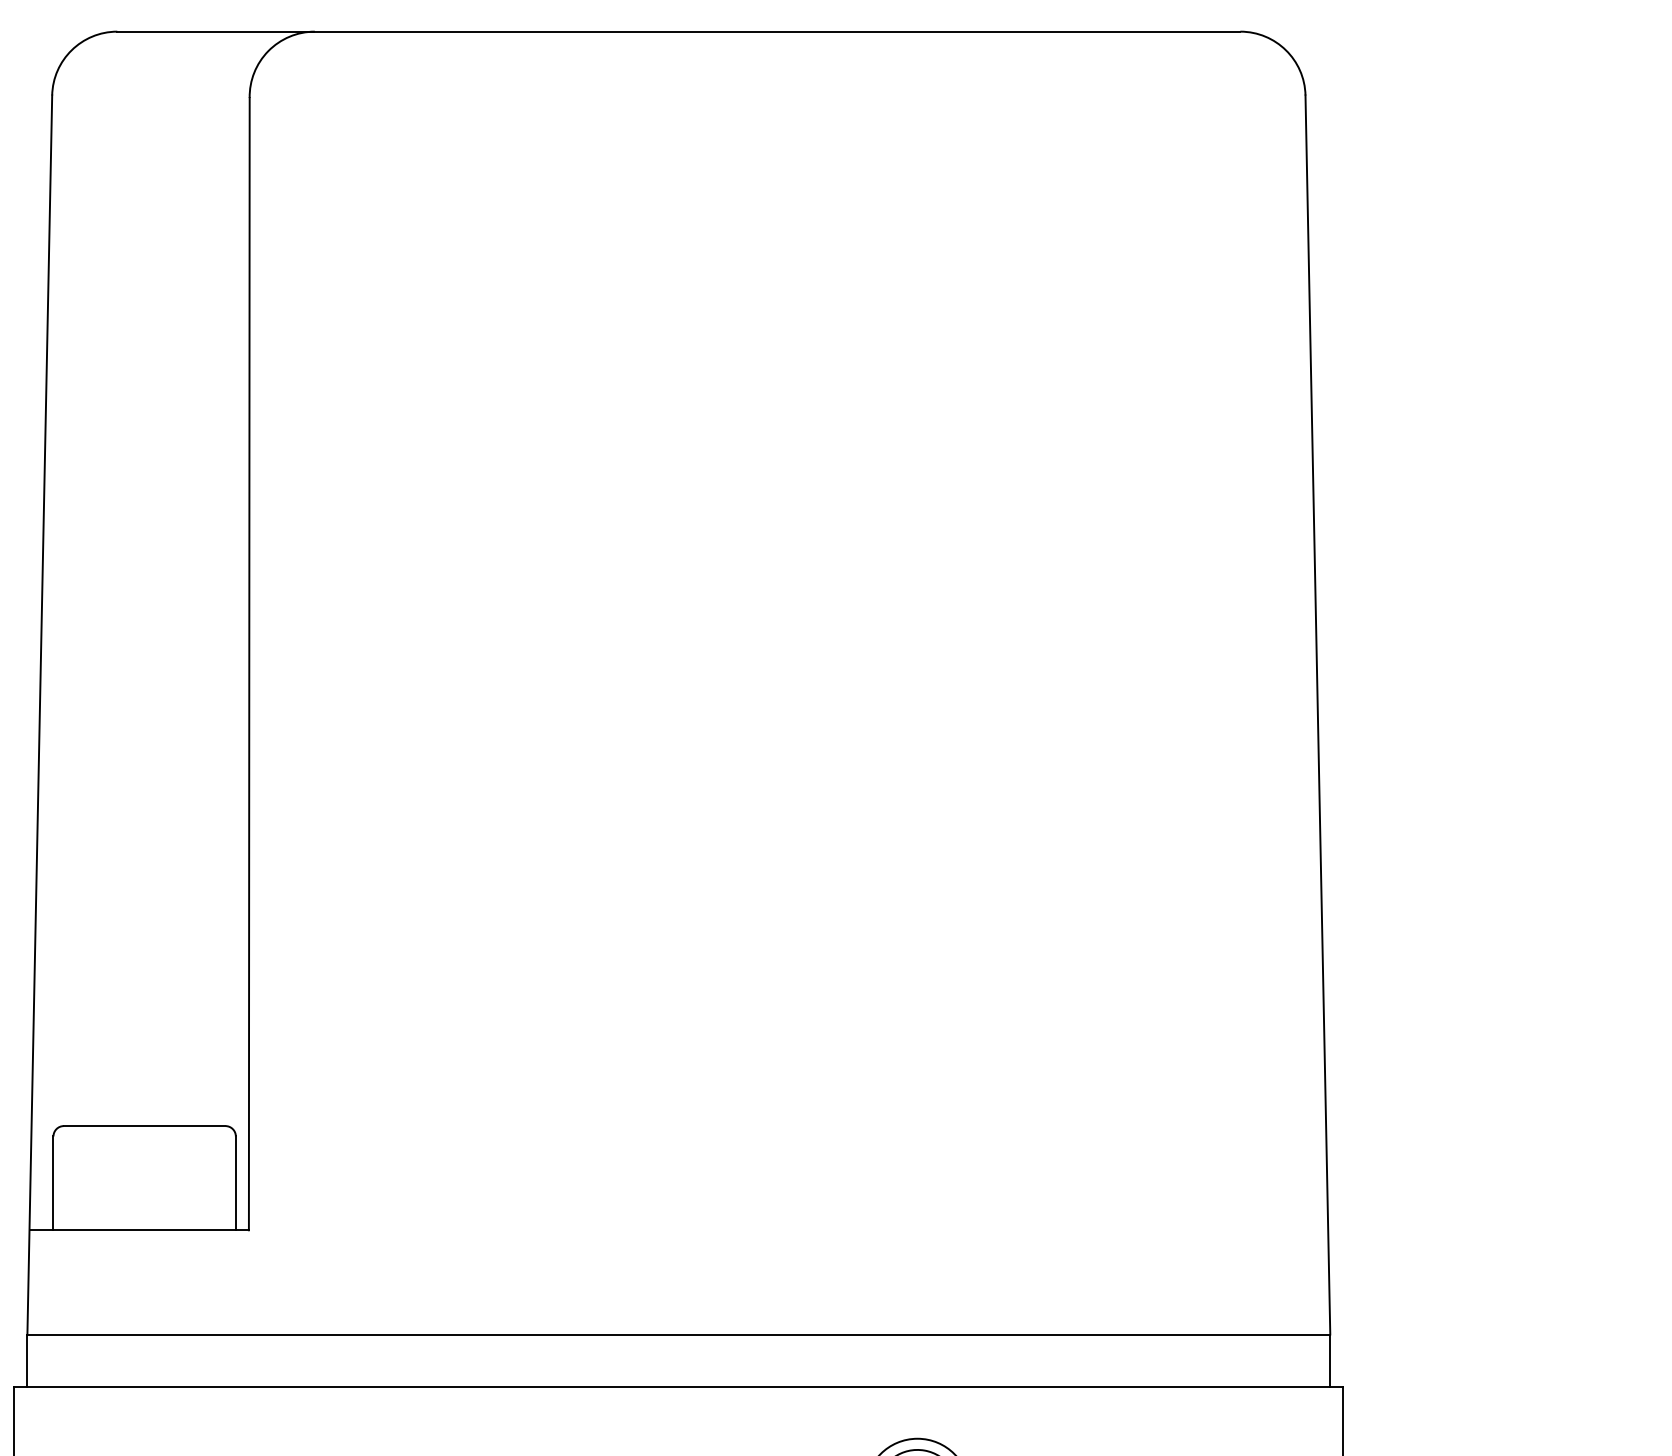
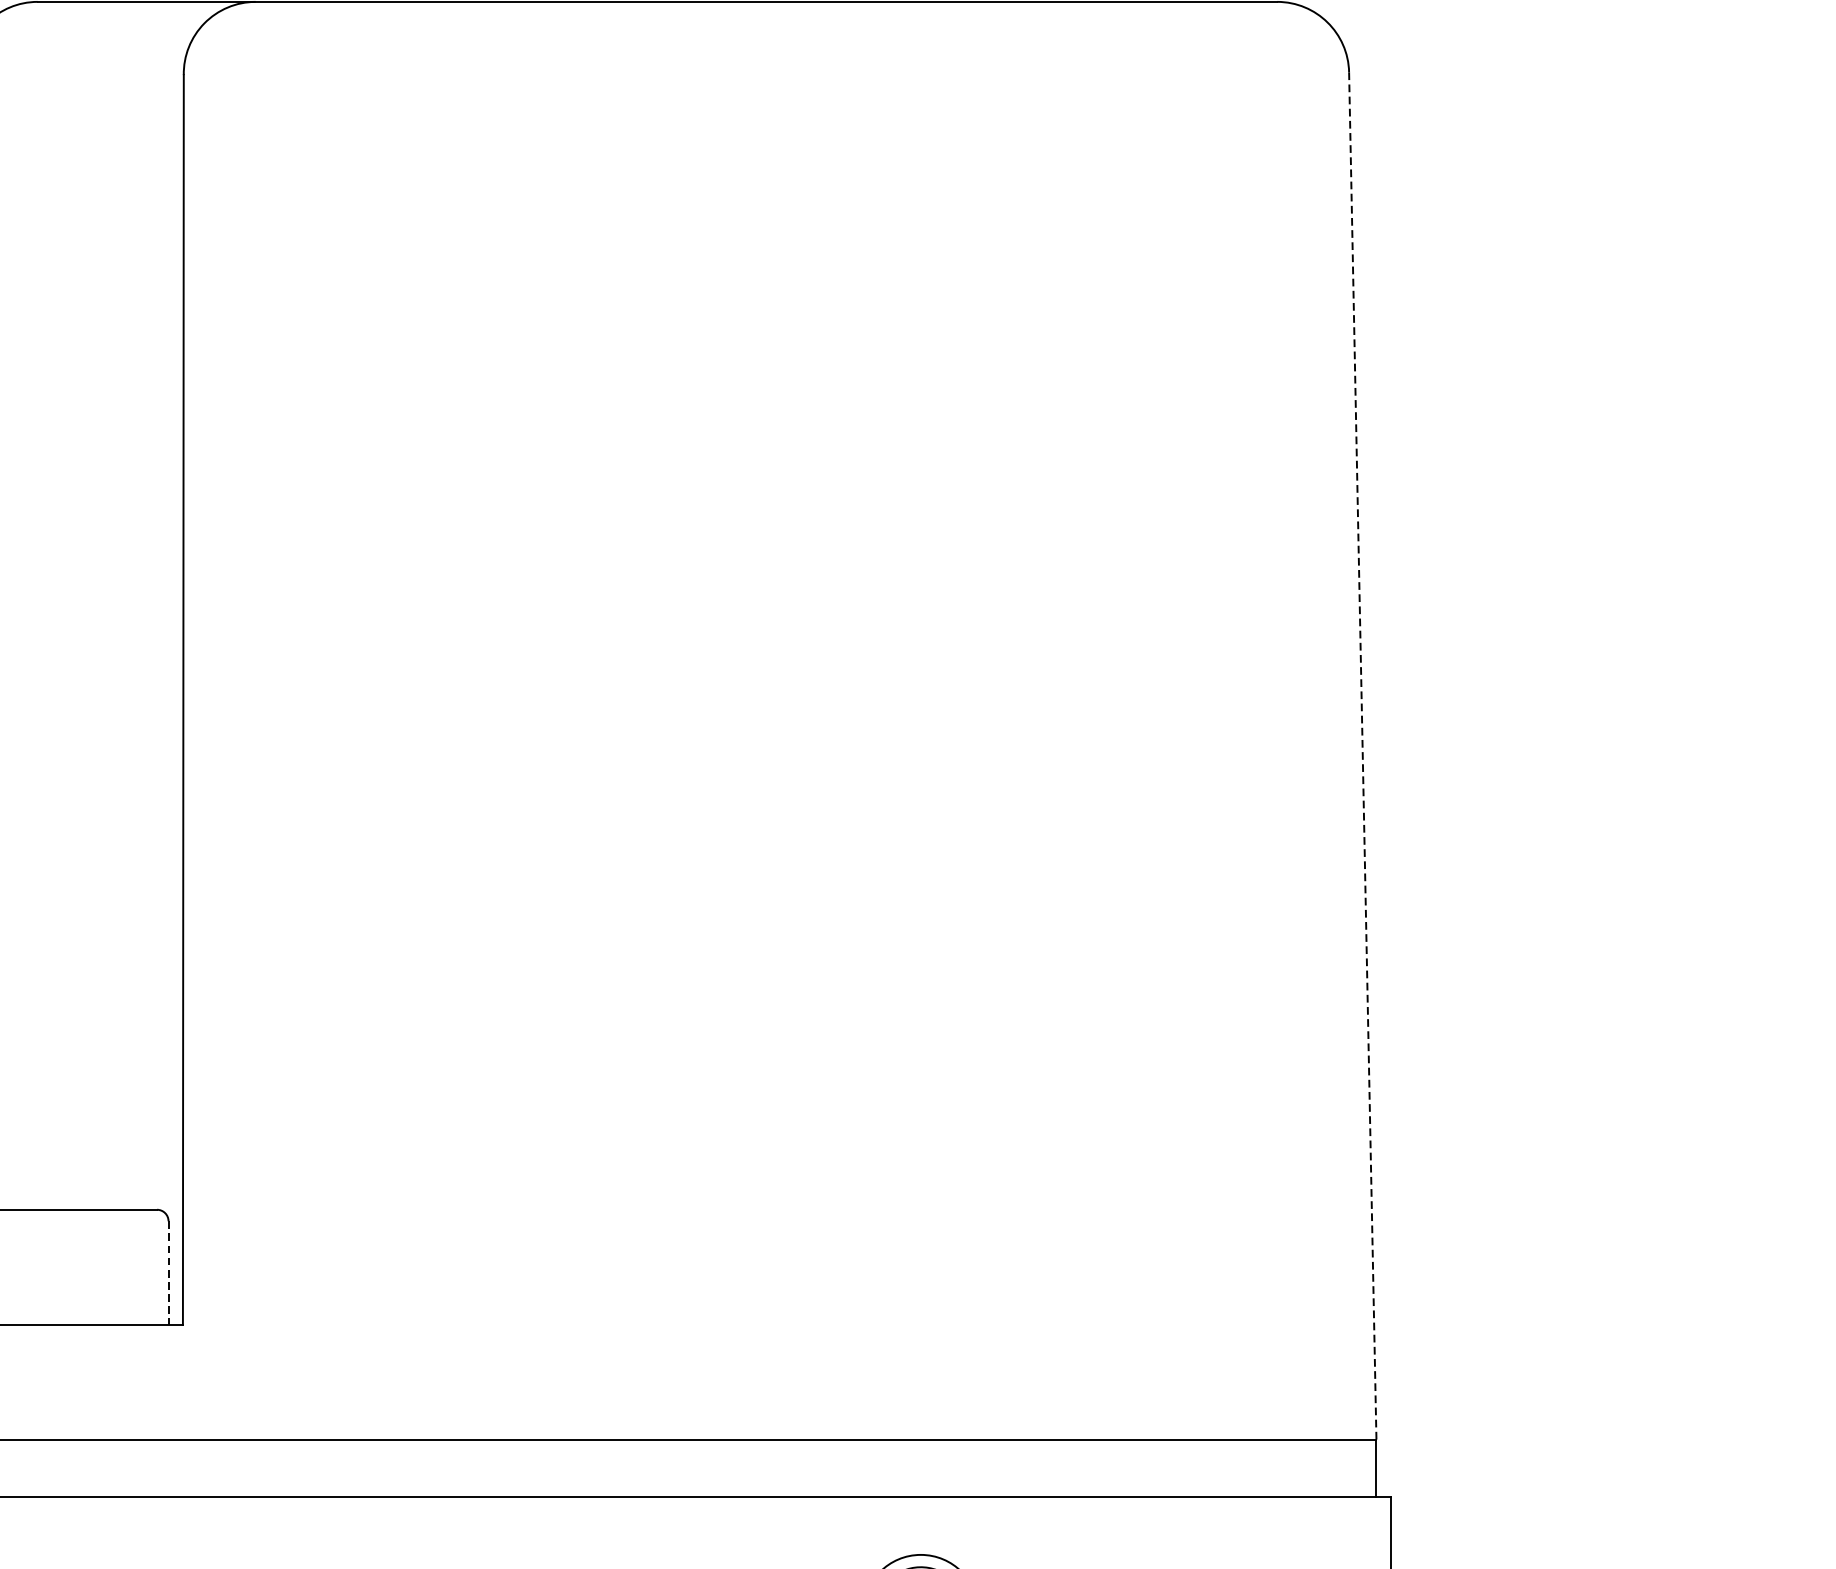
line: (1317, 715) -> (1362, 756), solid -> dashed
line: (235, 1183) -> (168, 1273), solid -> dashed

